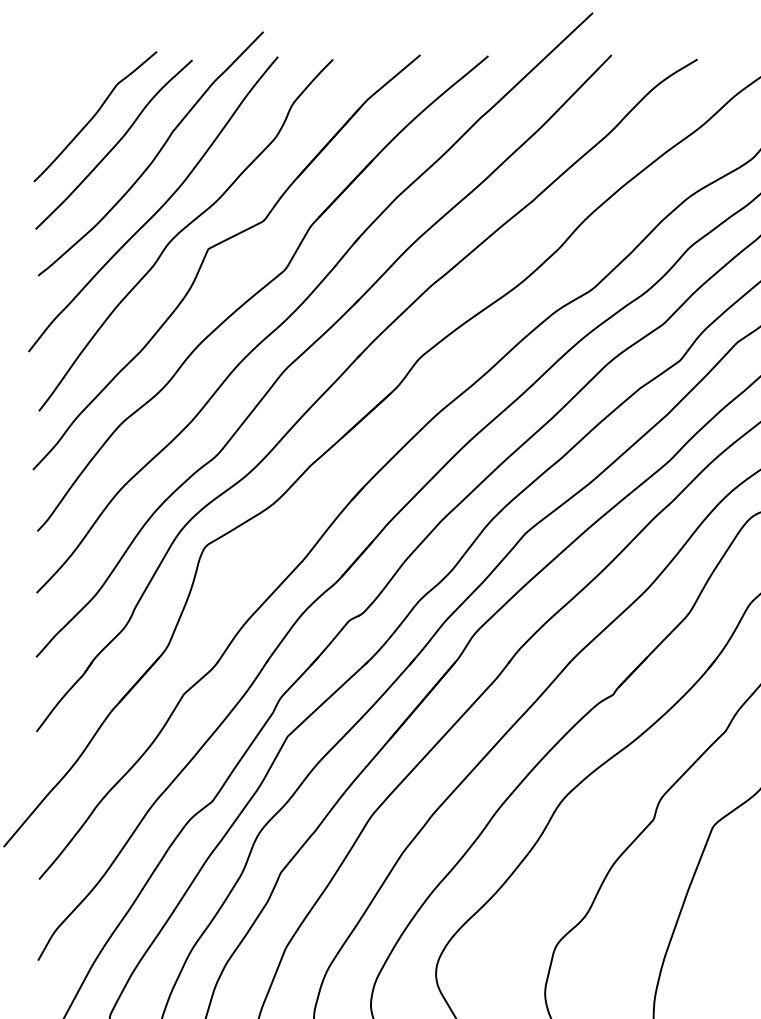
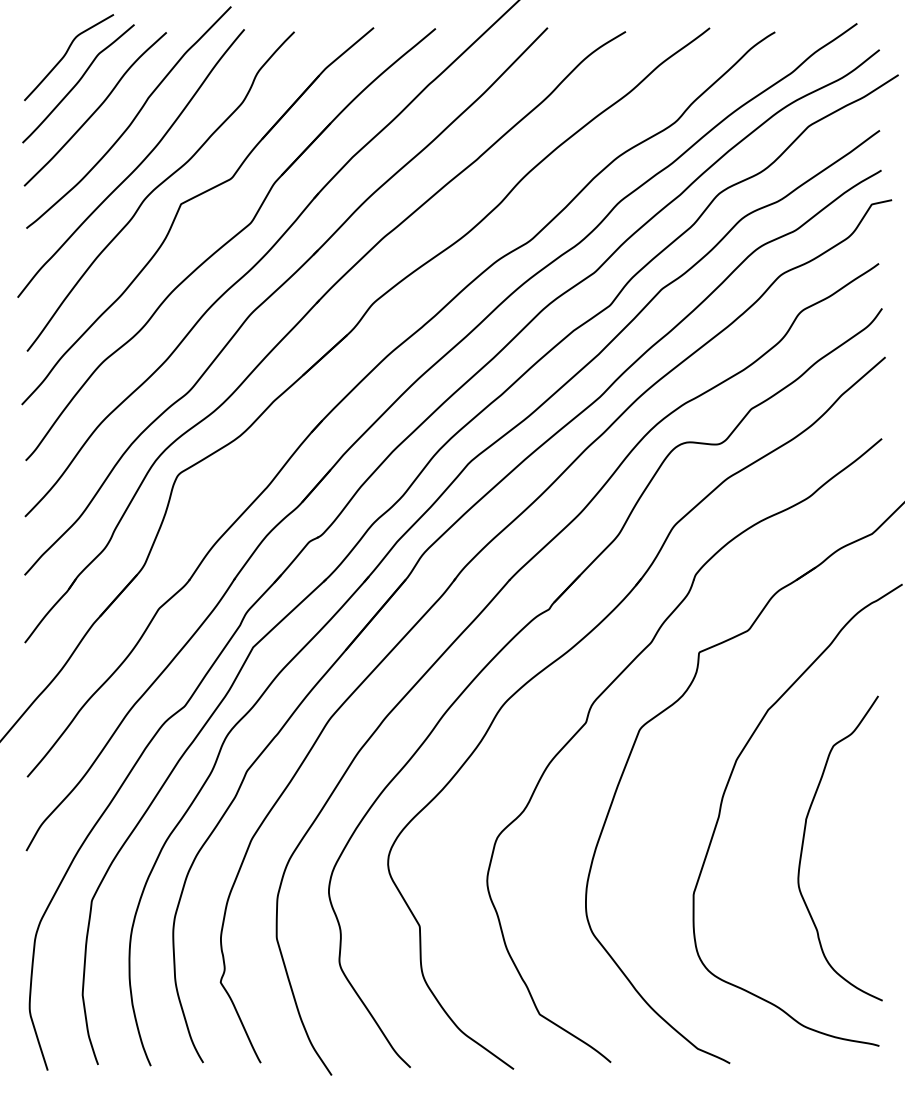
curve: (81, 86) -> (65, 56), added

